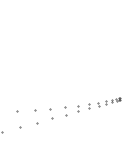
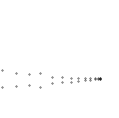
part: (37, 116) -> (41, 80), size x1.6

